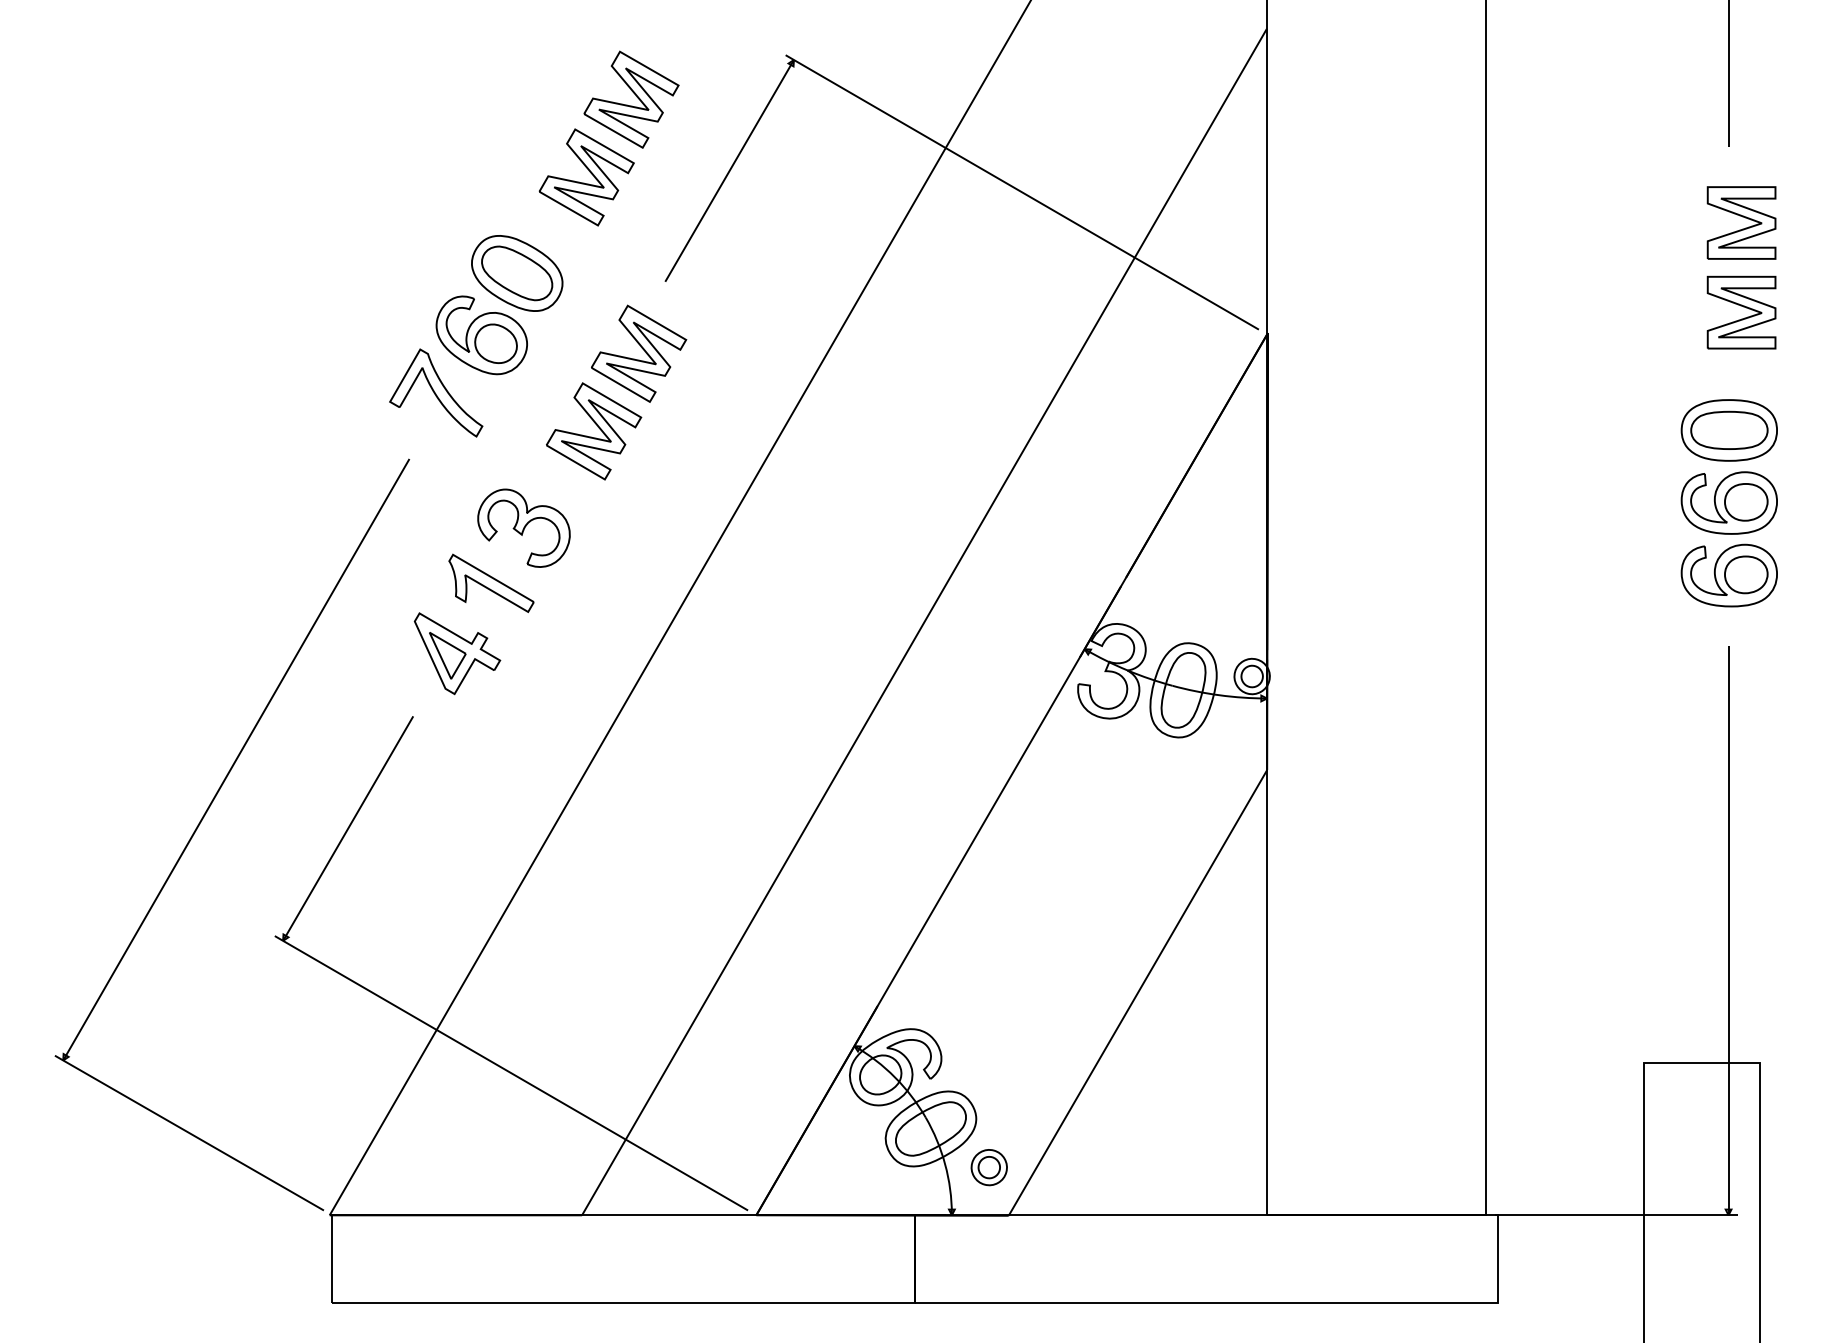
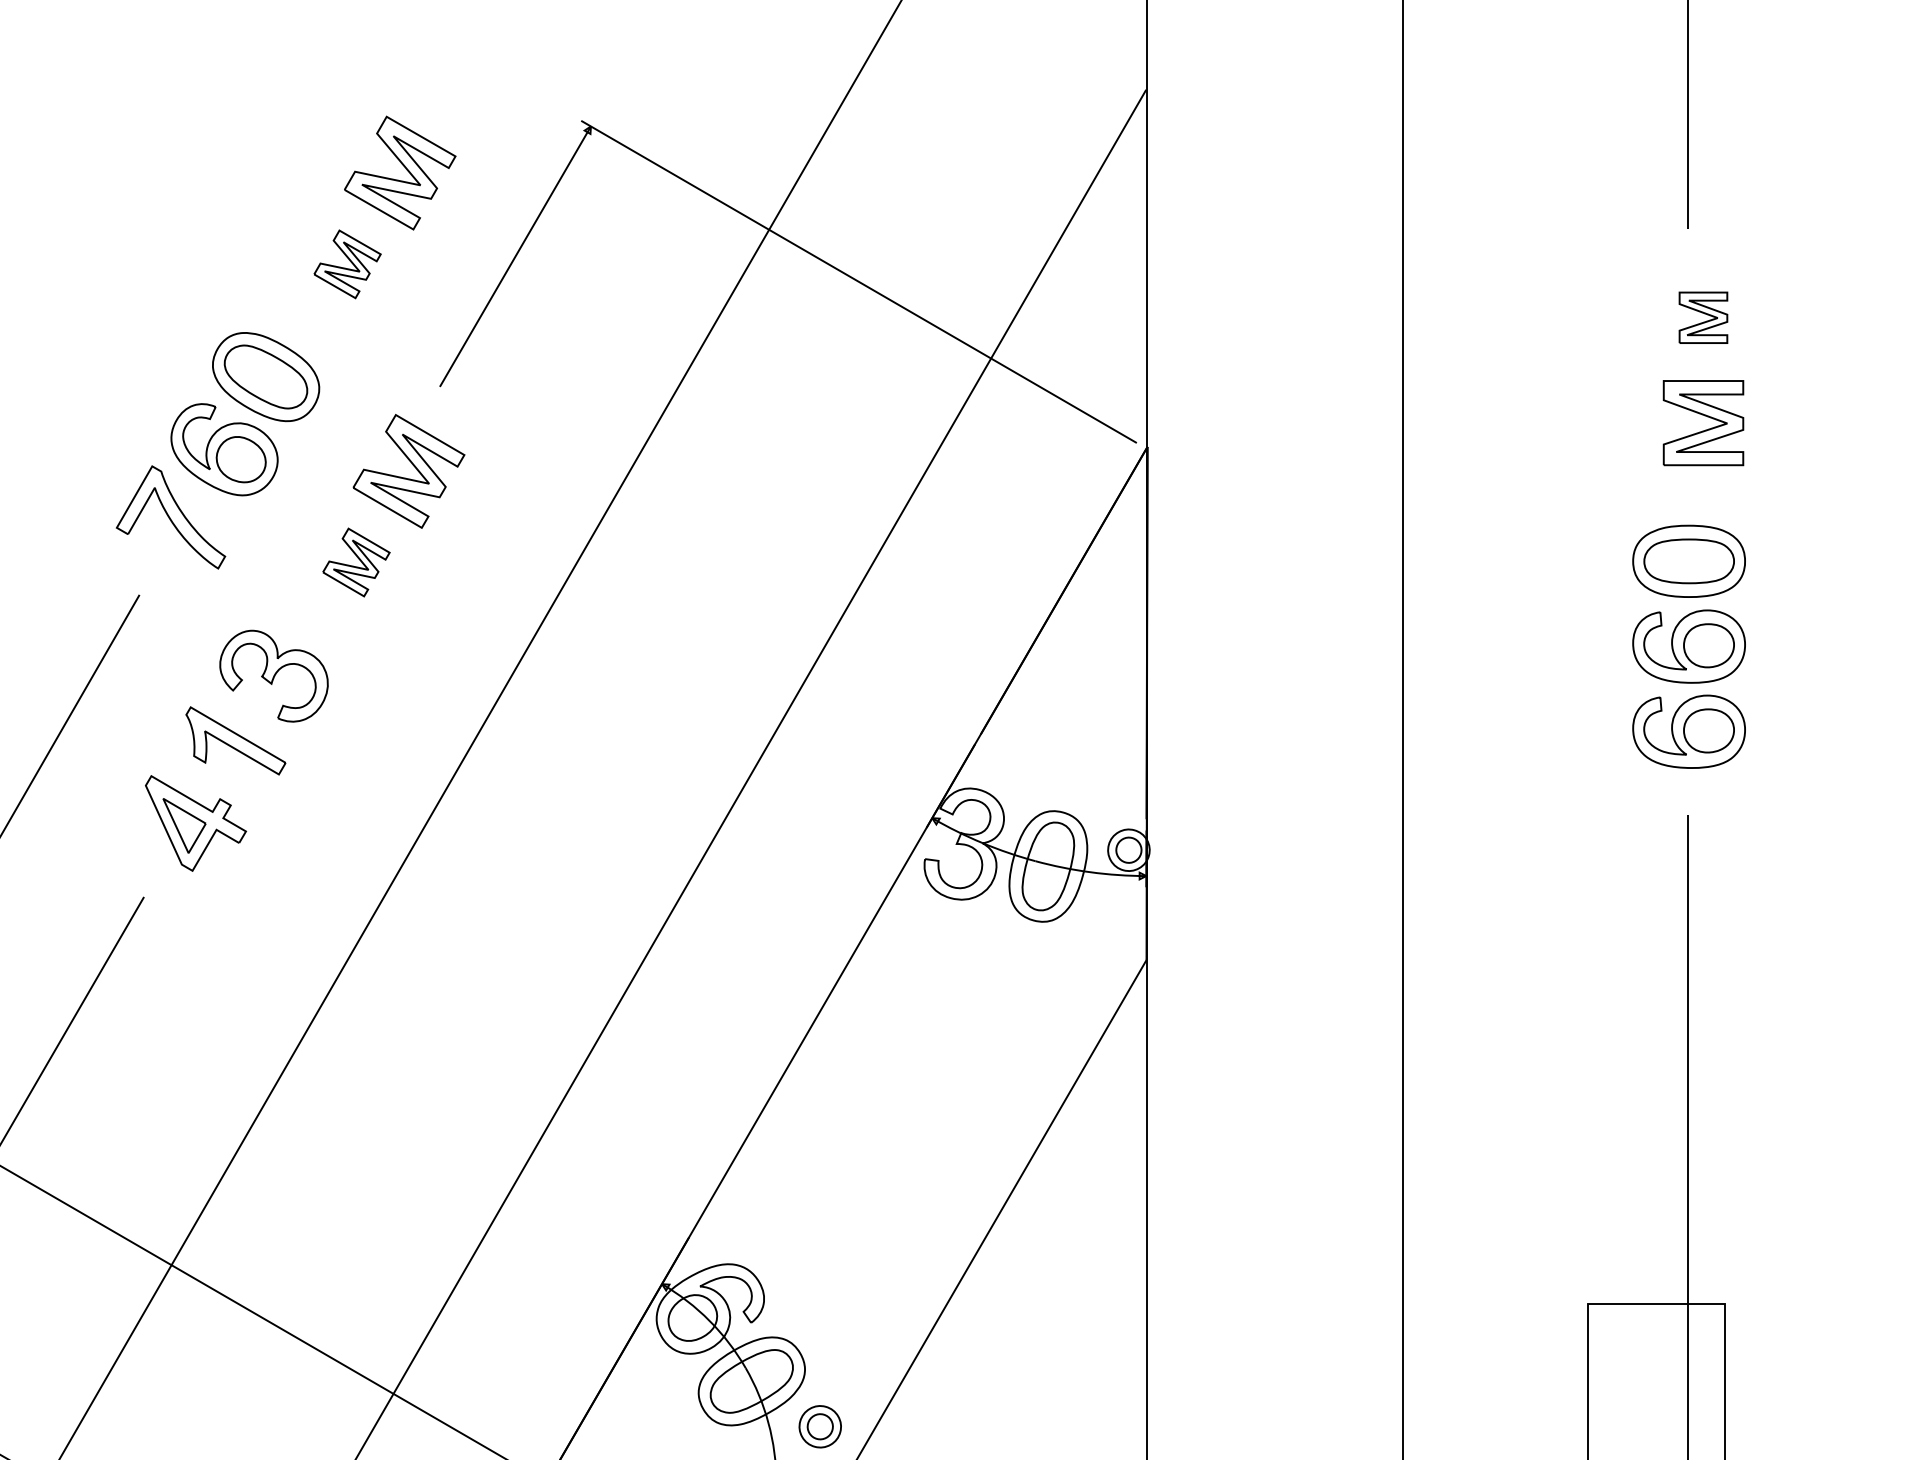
part: (586, 177) -> (347, 264), size x0.6
part: (1741, 222) -> (1703, 317), size x0.6
part: (594, 431) -> (356, 562), size x0.6

